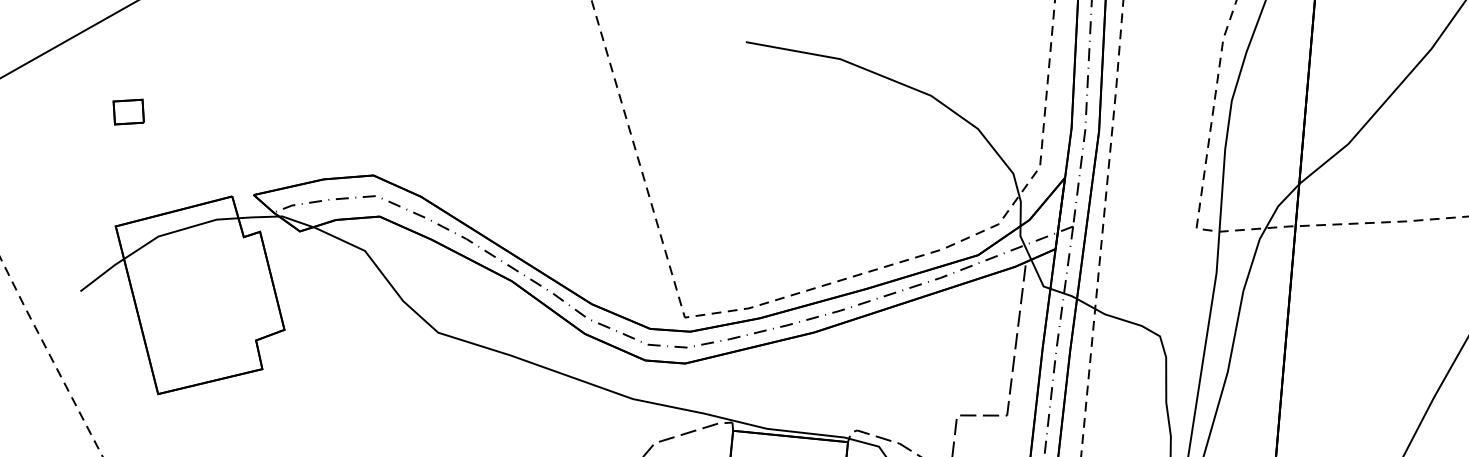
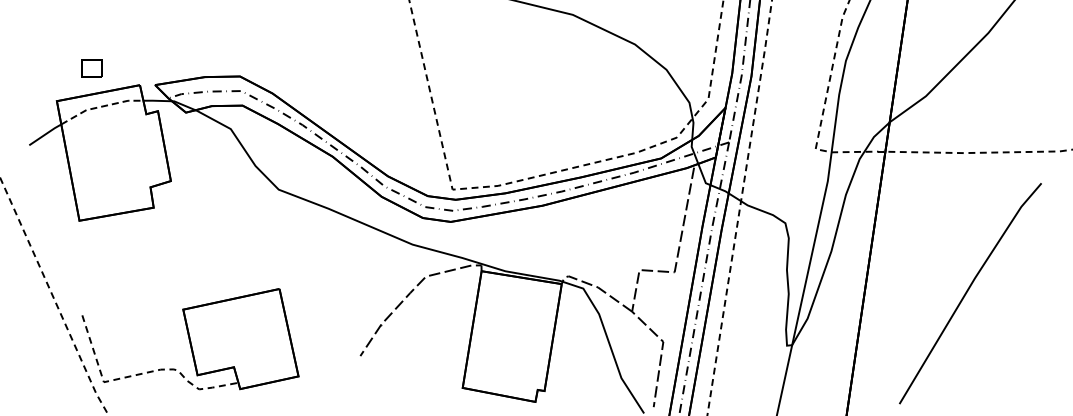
part: (128, 112) -> (91, 68), moved
line: (178, 230) -> (100, 106), solid -> dashed

